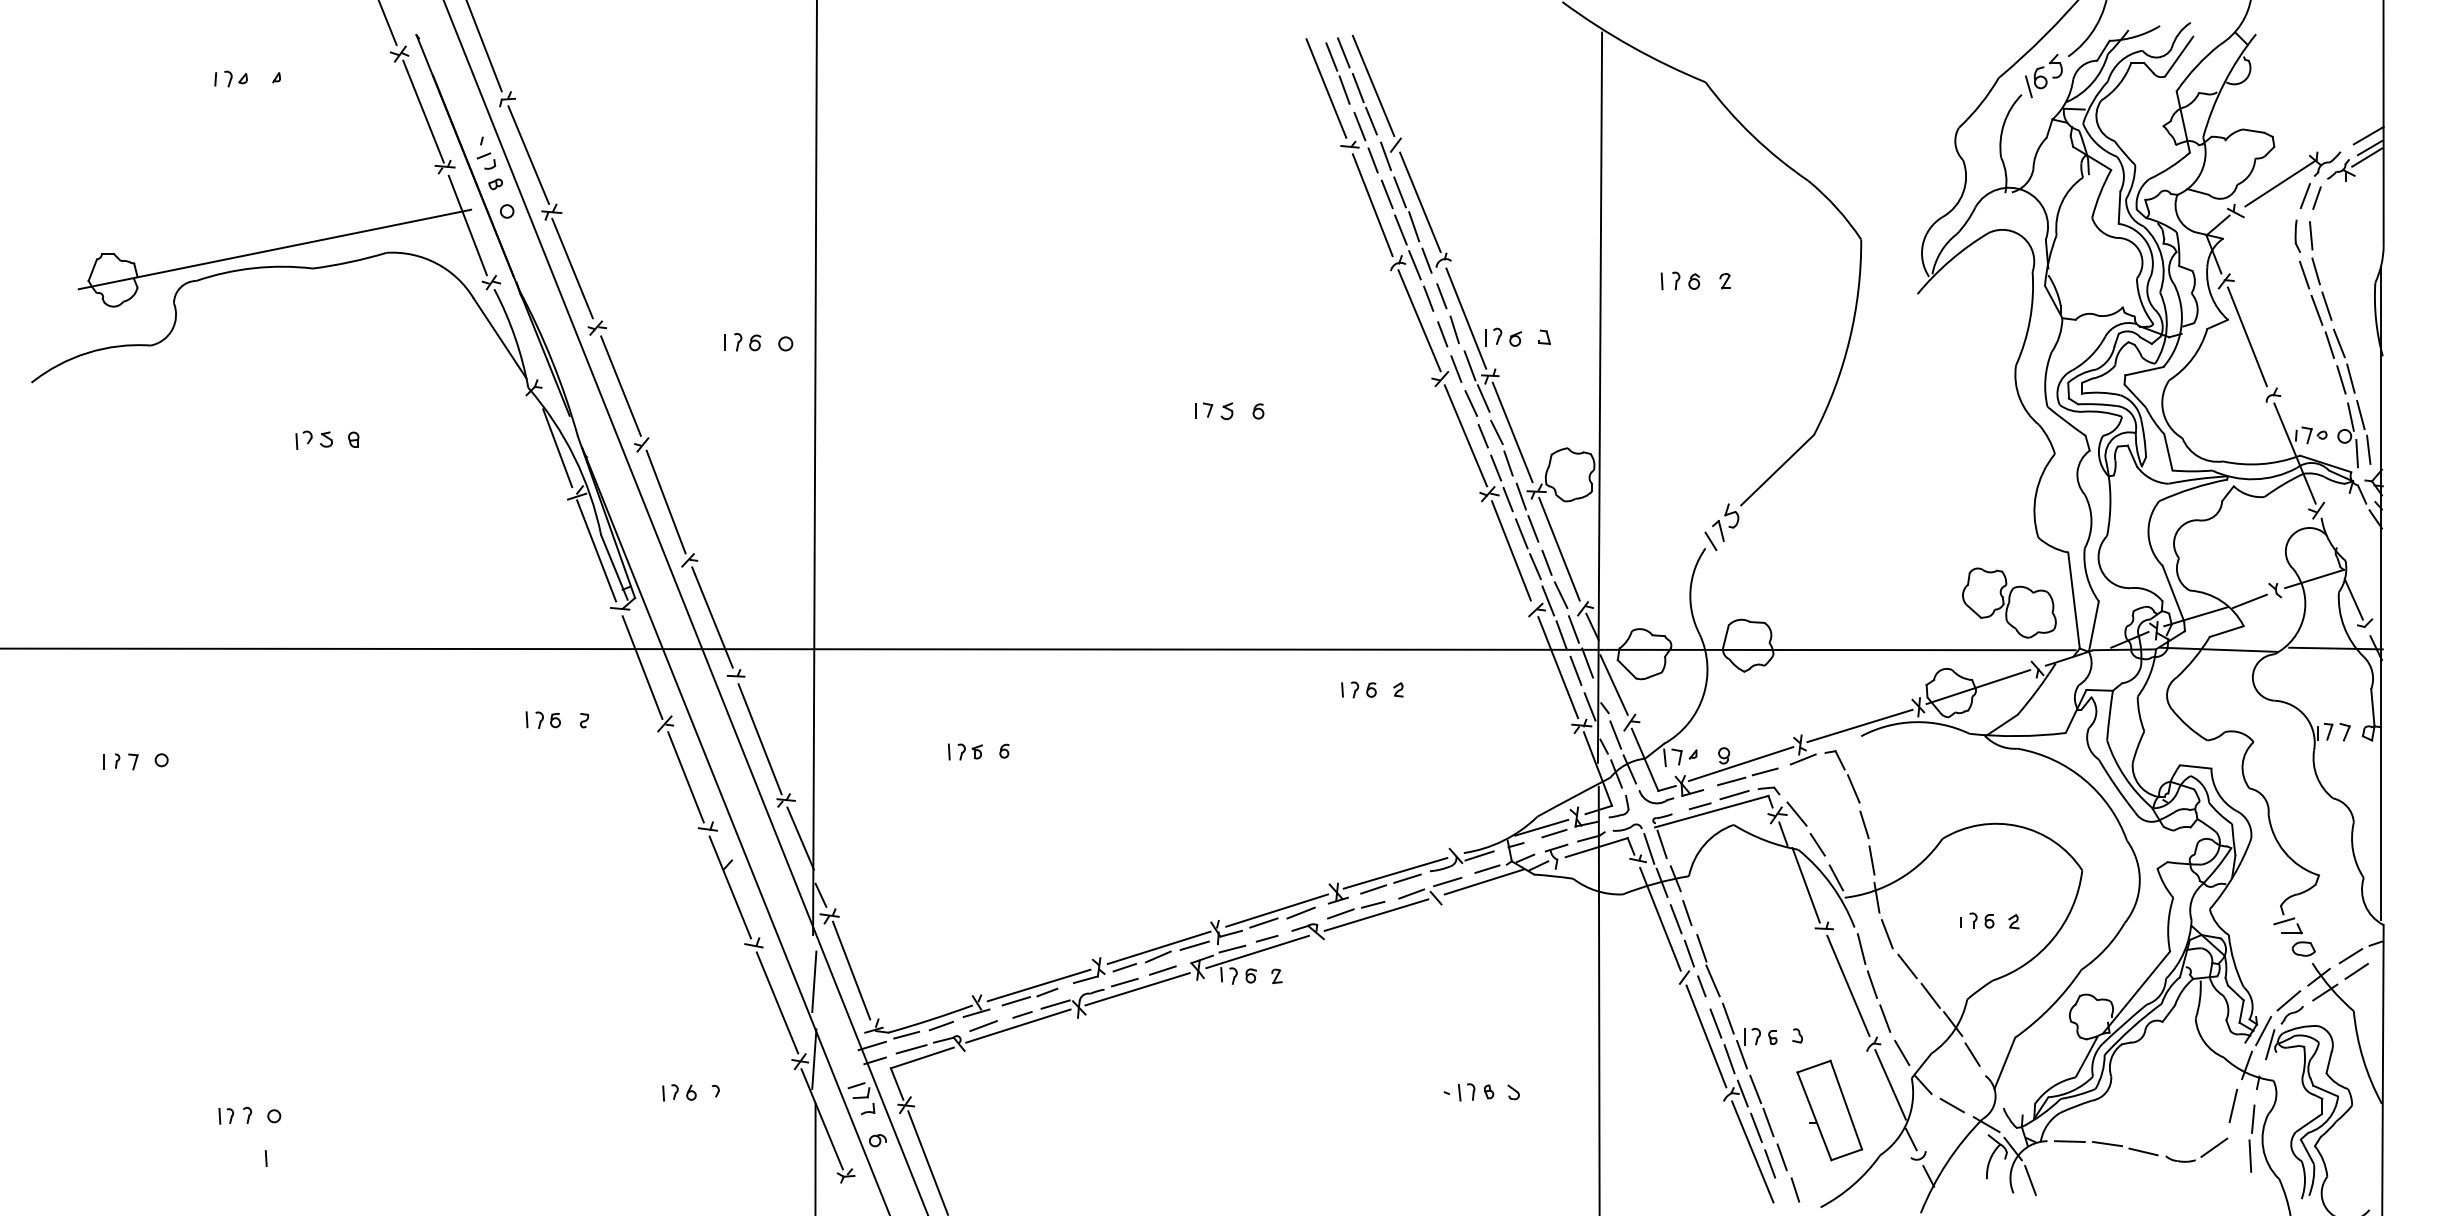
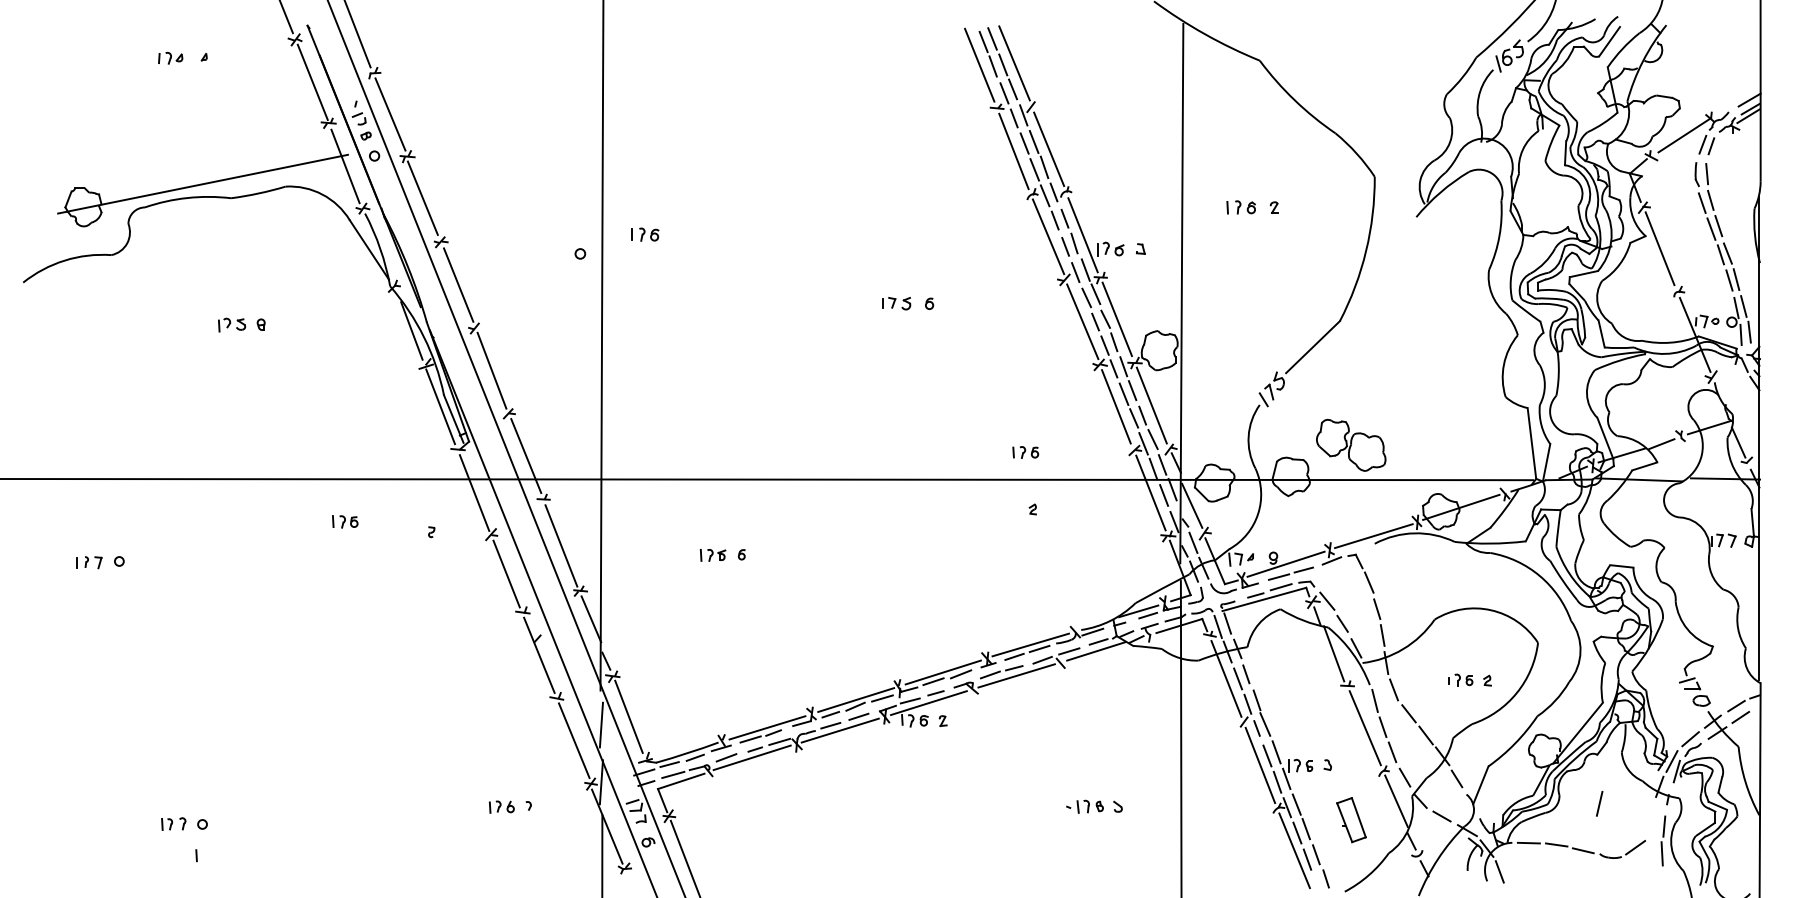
part: (742, 341) -> (645, 234), moved
part: (2009, 601) -> (1351, 444), moved
part: (1358, 689) -> (1025, 452), moved
part: (543, 719) -> (345, 521), moved
line: (2233, 1105) -> (1599, 803), moved
part: (1829, 1109) -> (1351, 819), size x0.6

